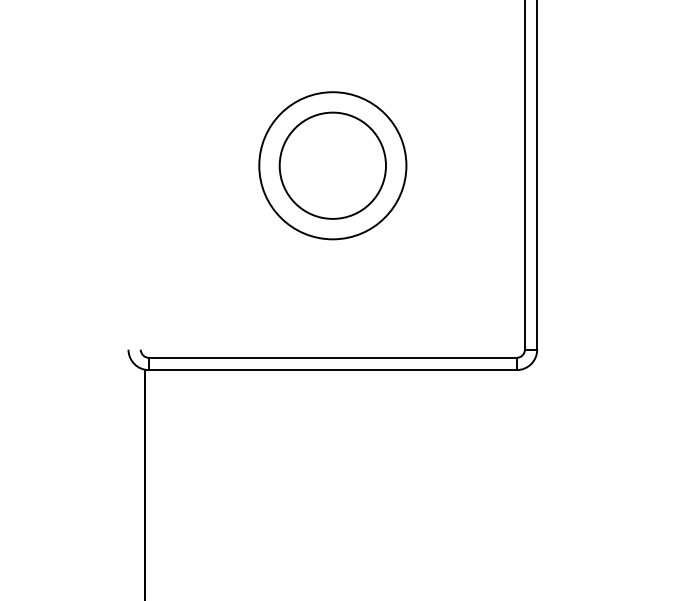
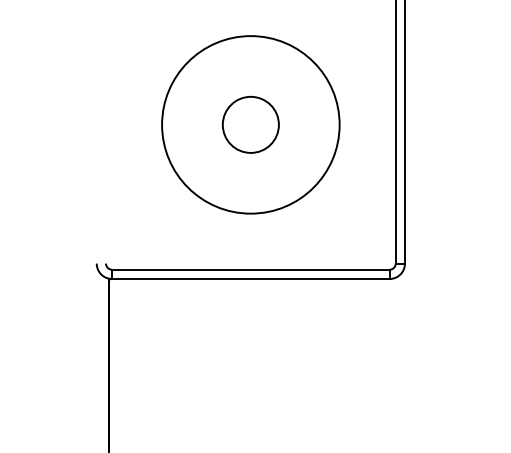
circle: (332, 165) -> (250, 124), size x0.7
circle: (332, 165) -> (250, 124), size x1.6

